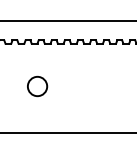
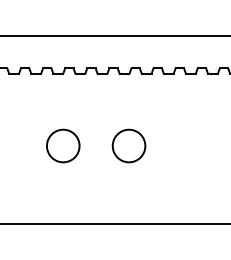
circle: (76, 86) -> (128, 146), added

